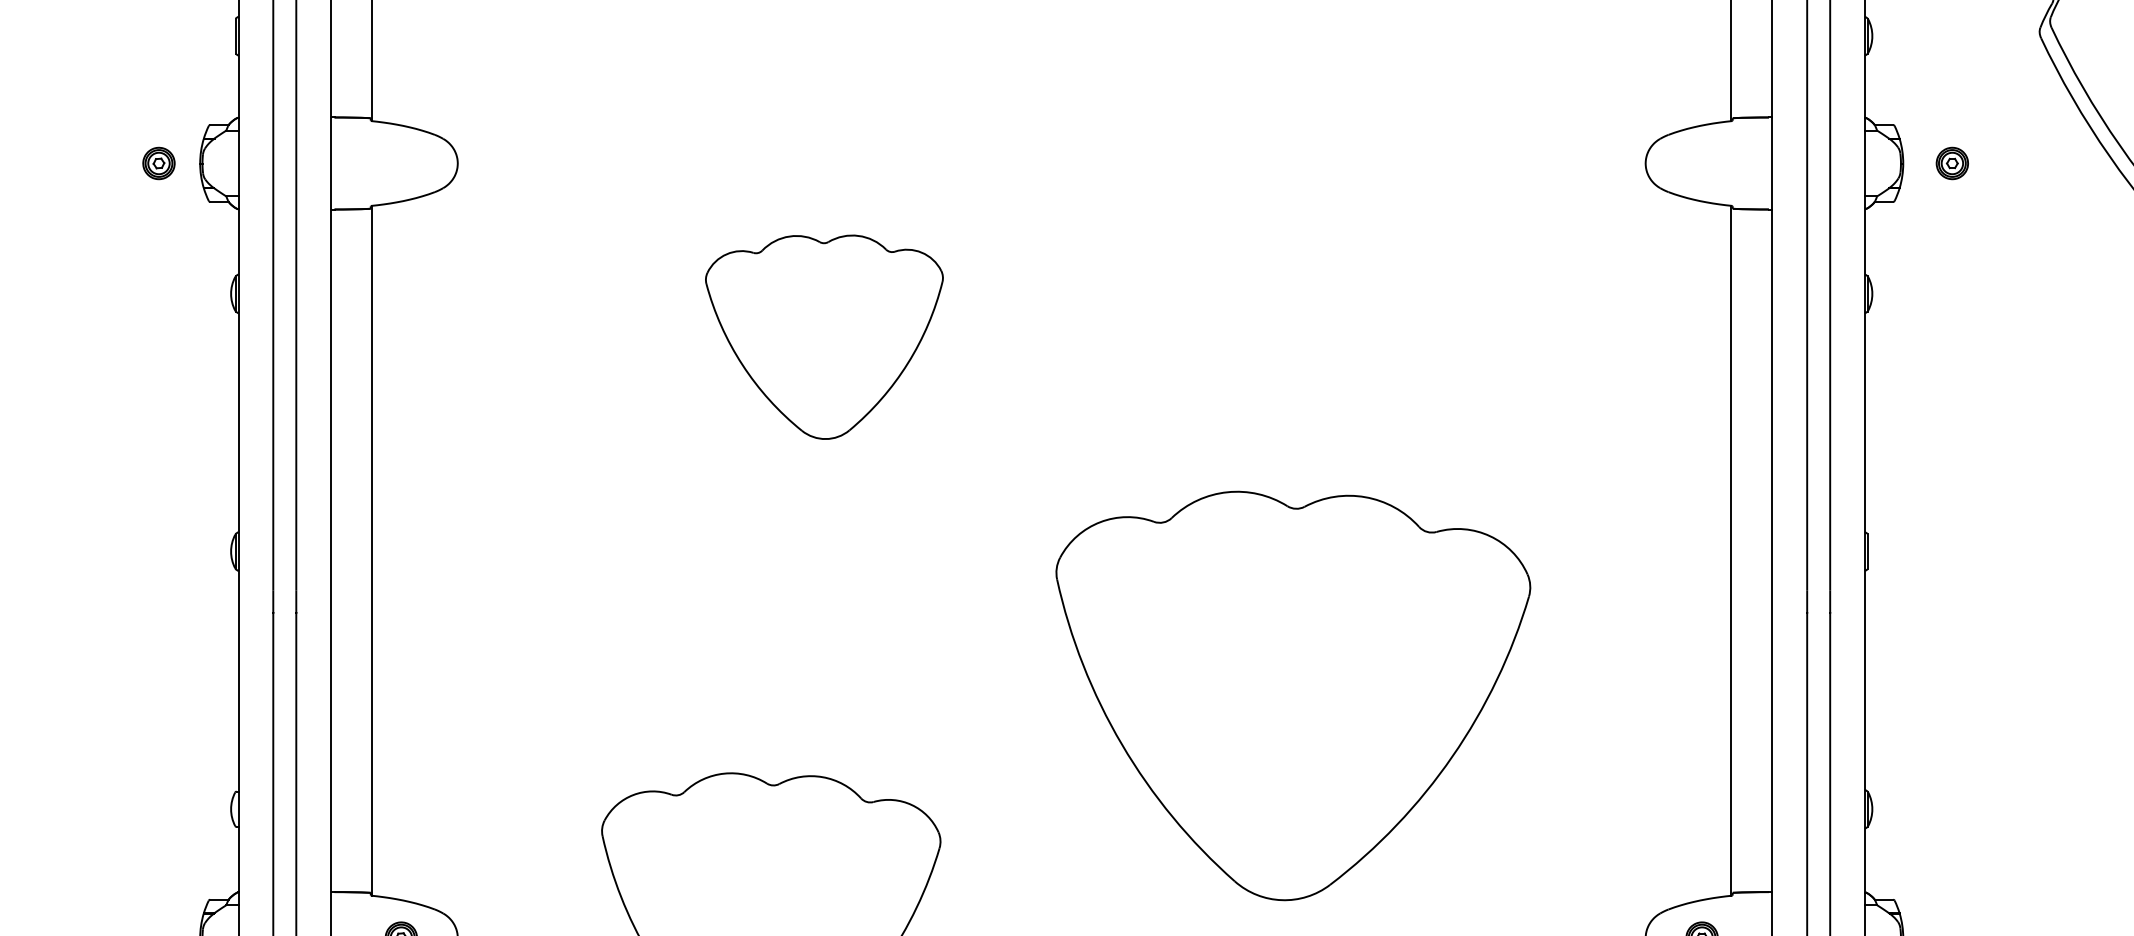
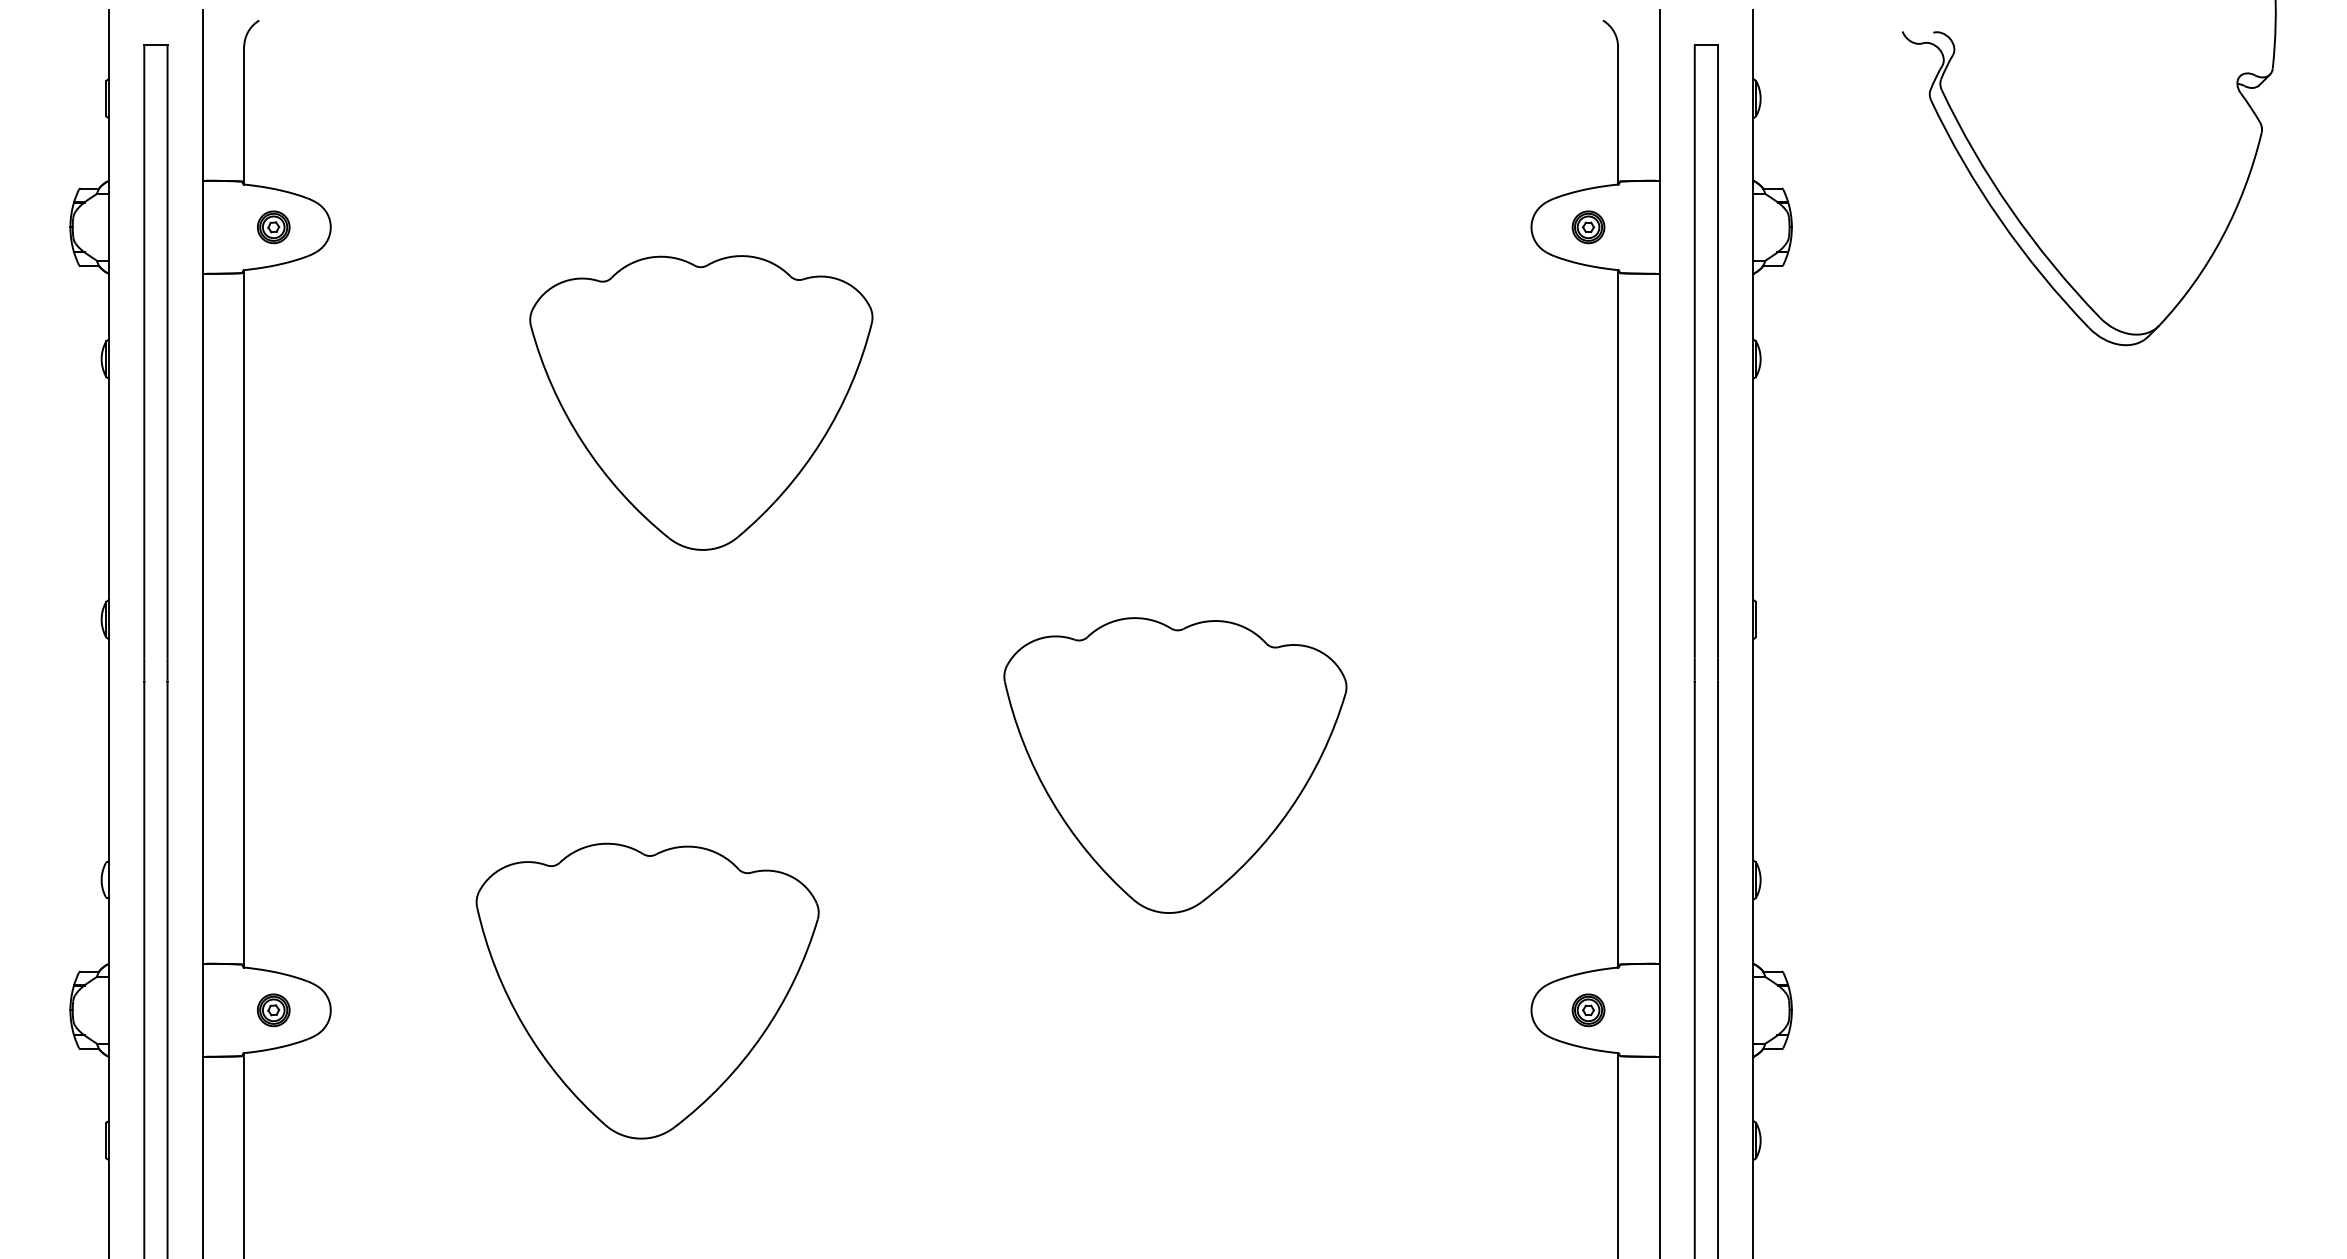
part: (158, 163) -> (273, 227), moved
part: (1952, 163) -> (1588, 227), moved
part: (824, 336) -> (701, 402), size x1.43
part: (1293, 695) -> (1175, 765), size x0.71

